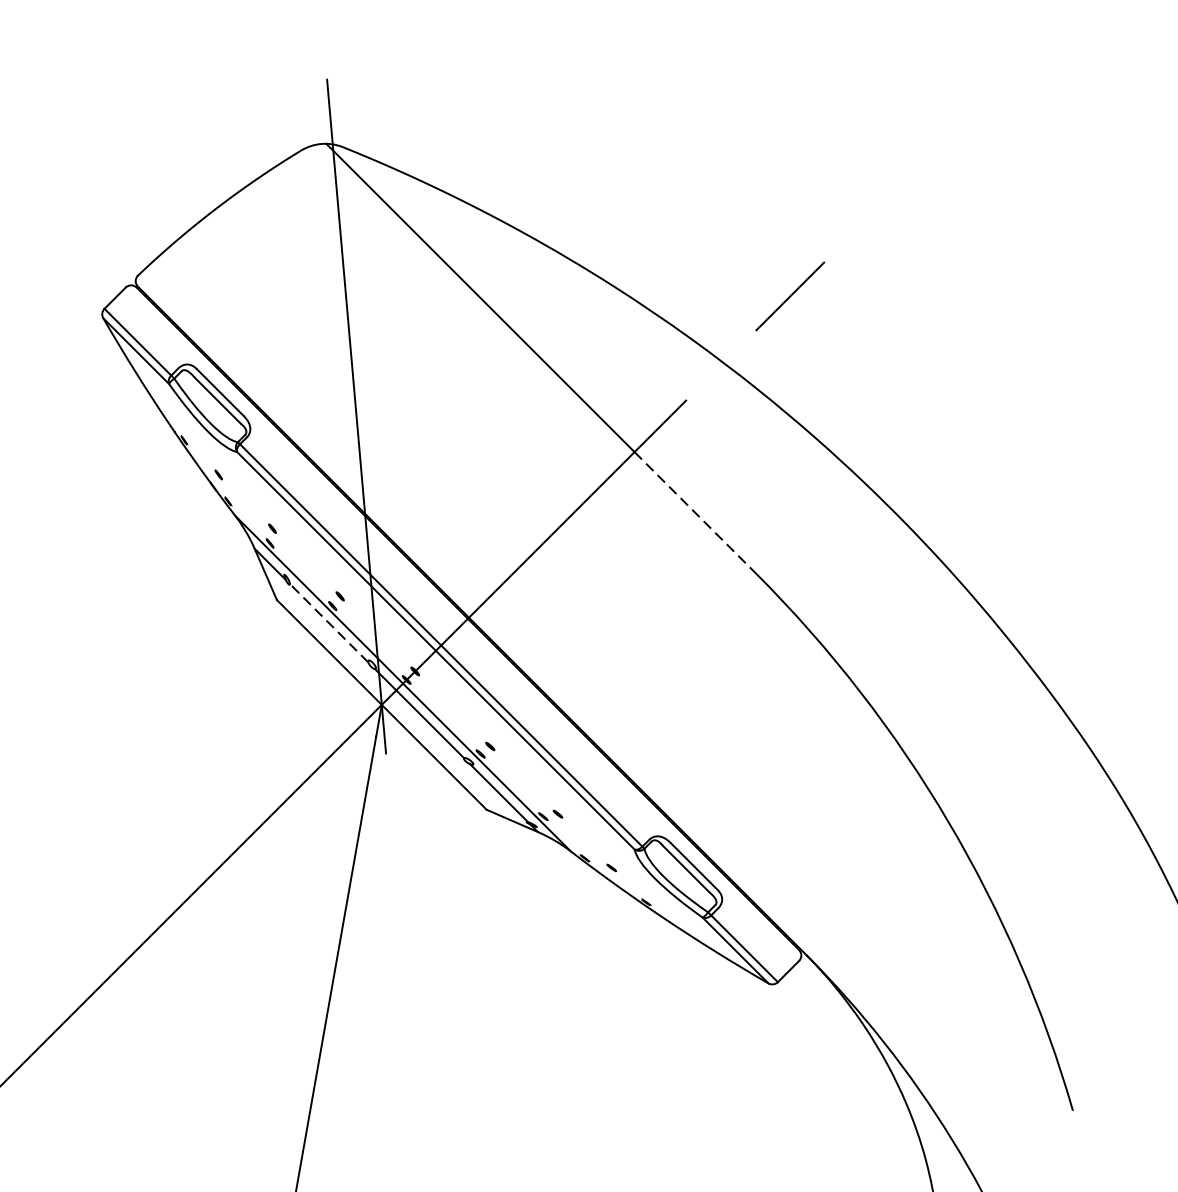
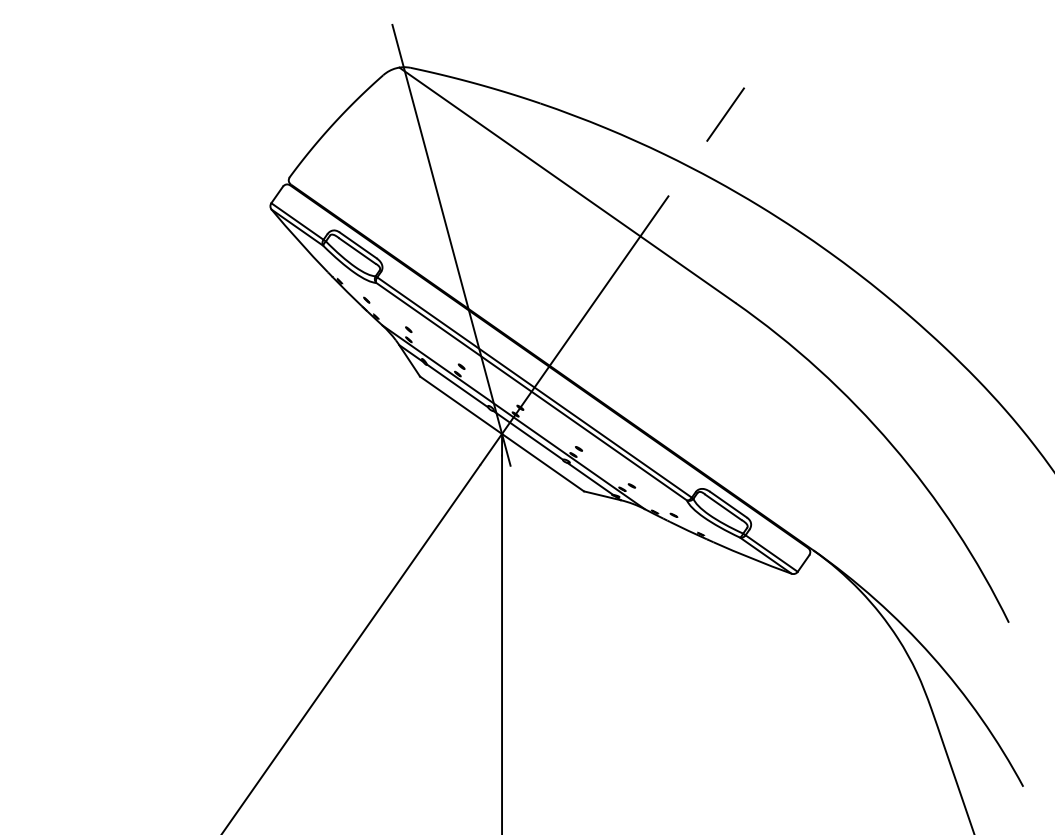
line: (694, 512) -> (687, 269), dashed -> solid
line: (329, 622) -> (457, 385), dashed -> solid

